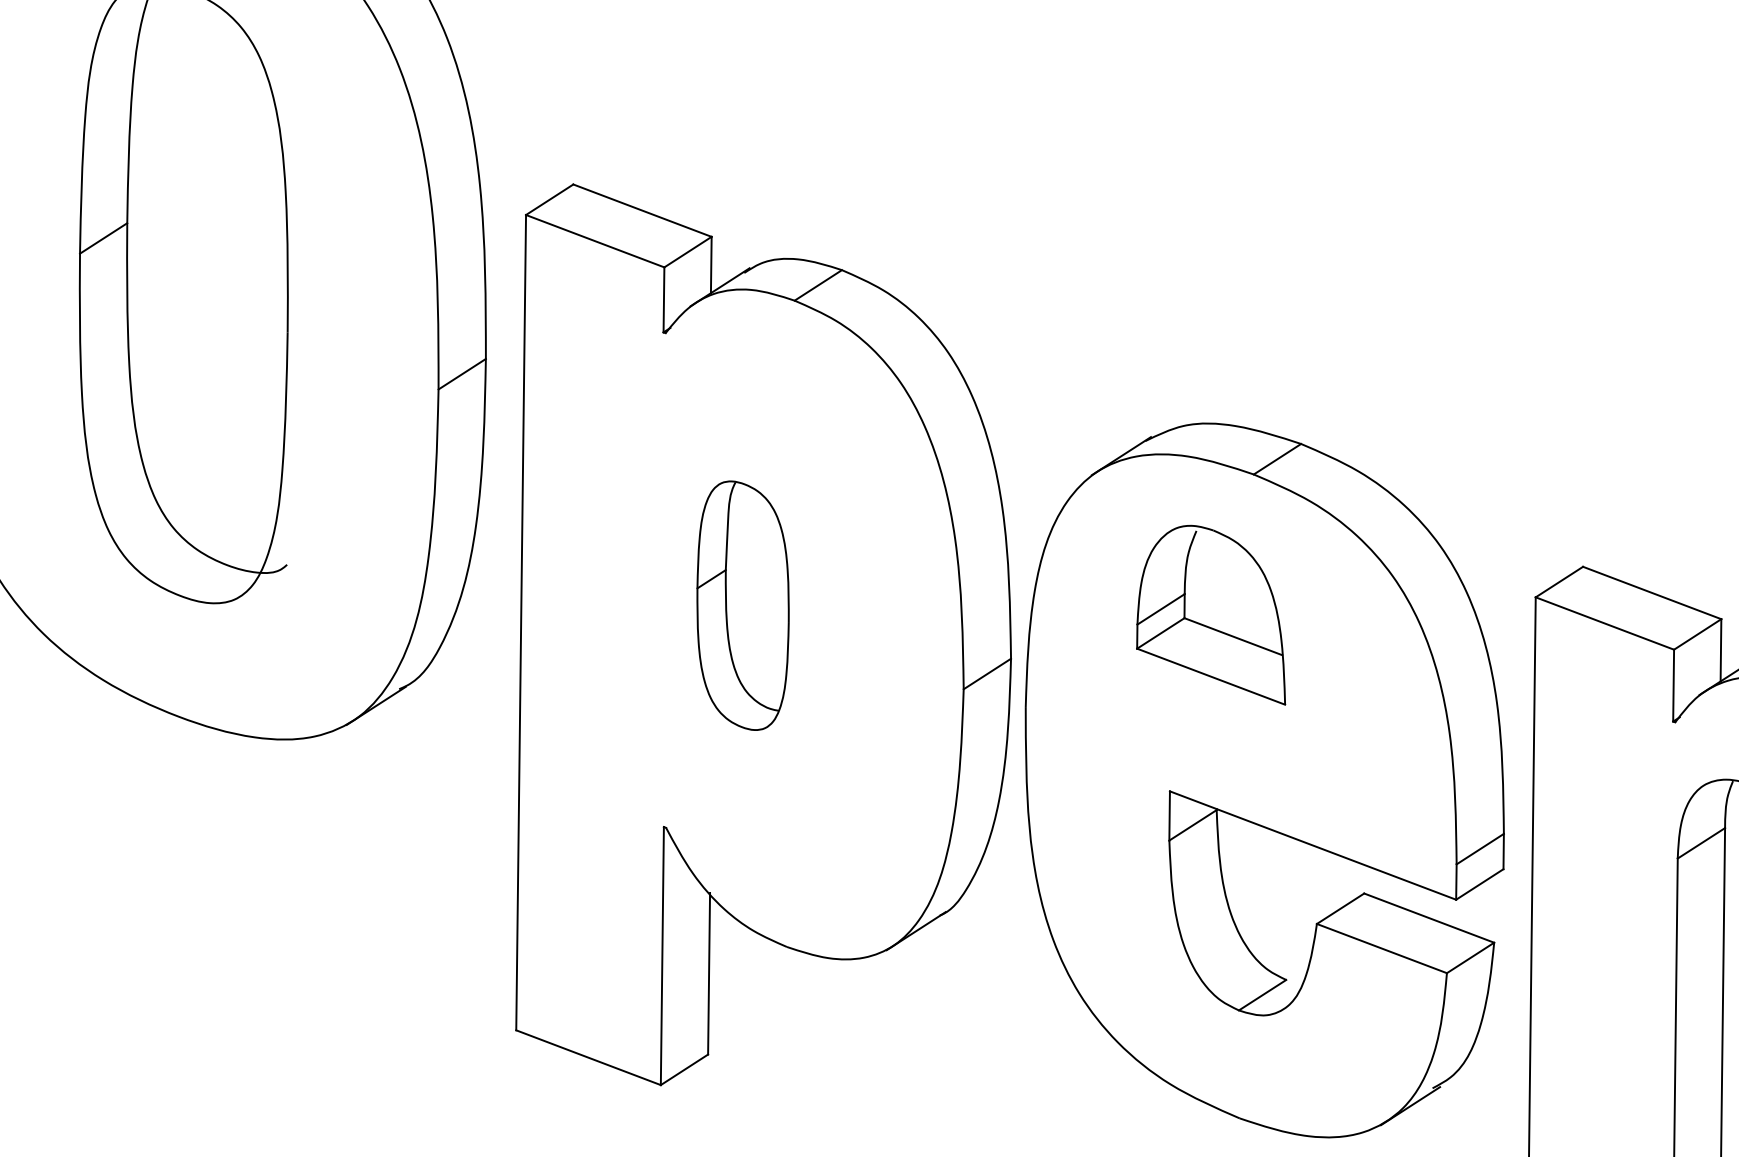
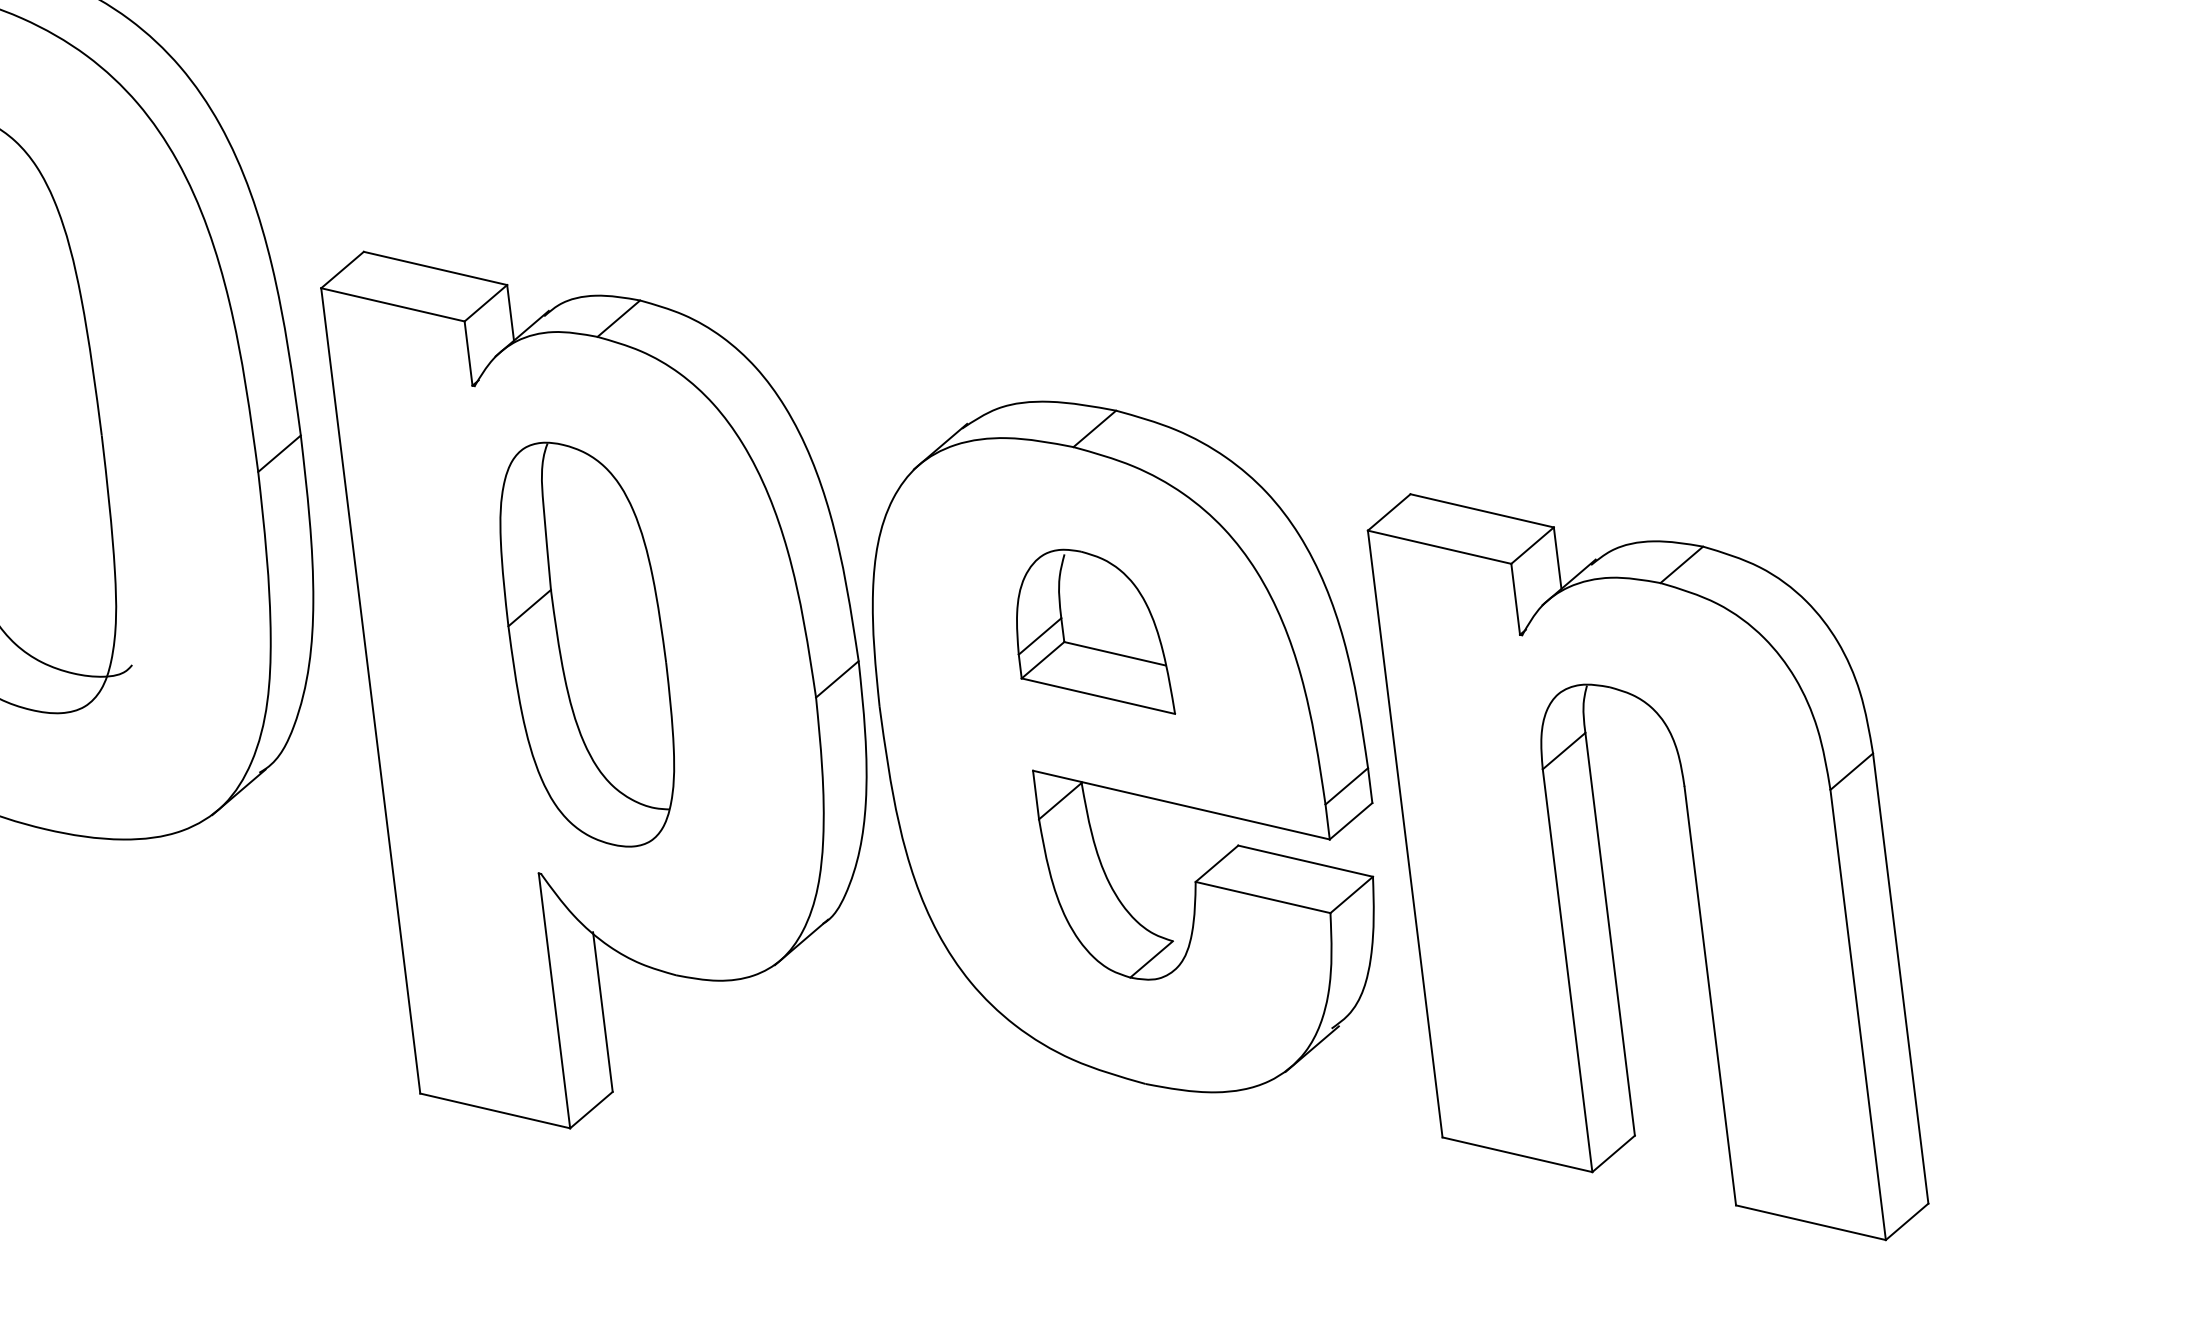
part: (743, 605) -> (587, 644), size x1.67
part: (1217, 612) -> (1096, 631), moved

